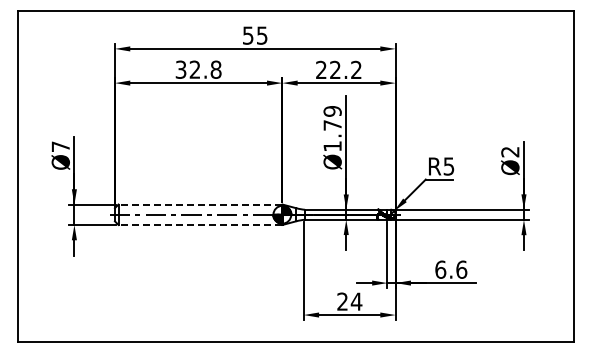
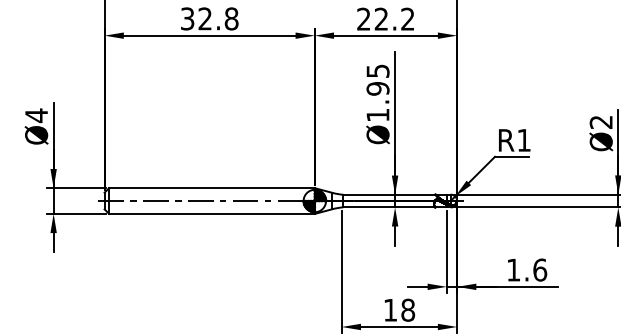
text: (332, 118) -> (377, 80), Ø1.79 -> Ø1.95
text: (60, 146) -> (36, 115), Ø7 -> Ø4
text: (448, 166) -> (523, 140), R5 -> R1
line: (200, 204) -> (212, 188), dashed -> solid
line: (200, 224) -> (212, 213), dashed -> solid
text: (440, 269) -> (513, 269), 6.6 -> 1.6
text: (349, 301) -> (399, 309), 24 -> 18

